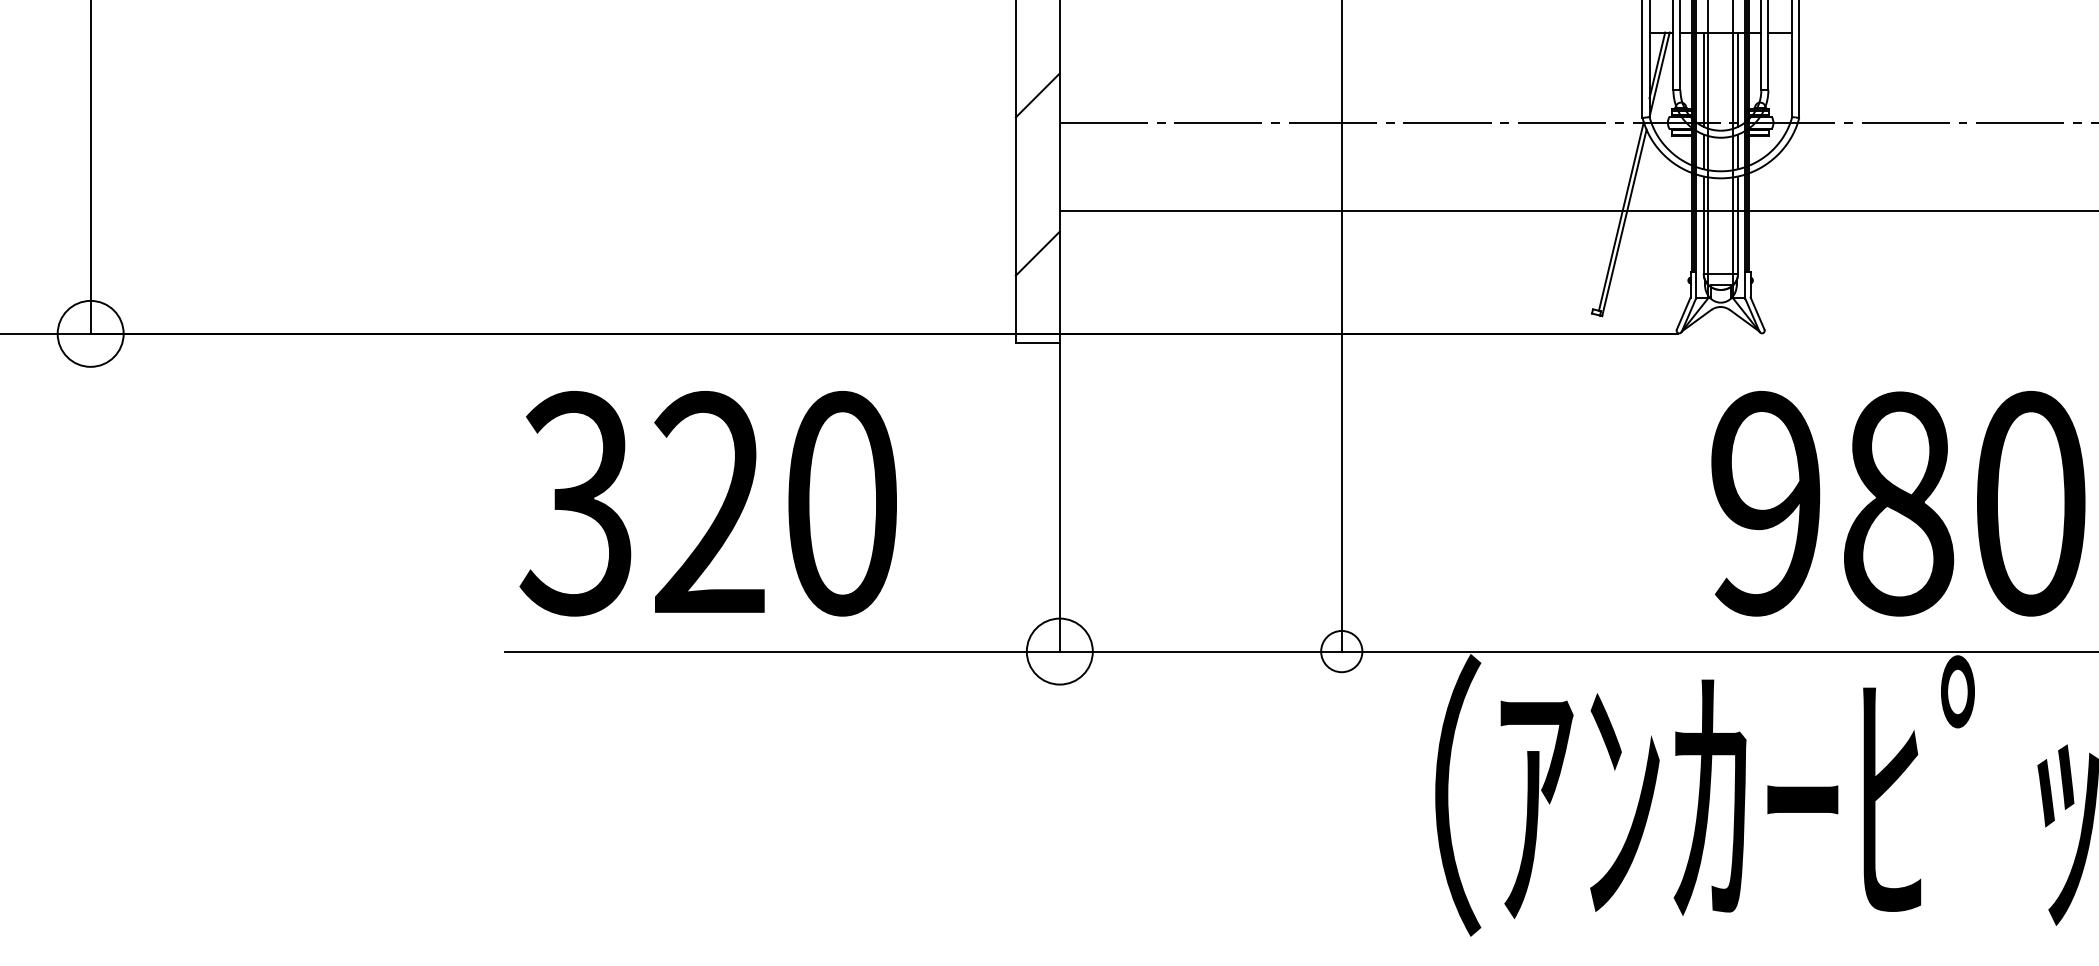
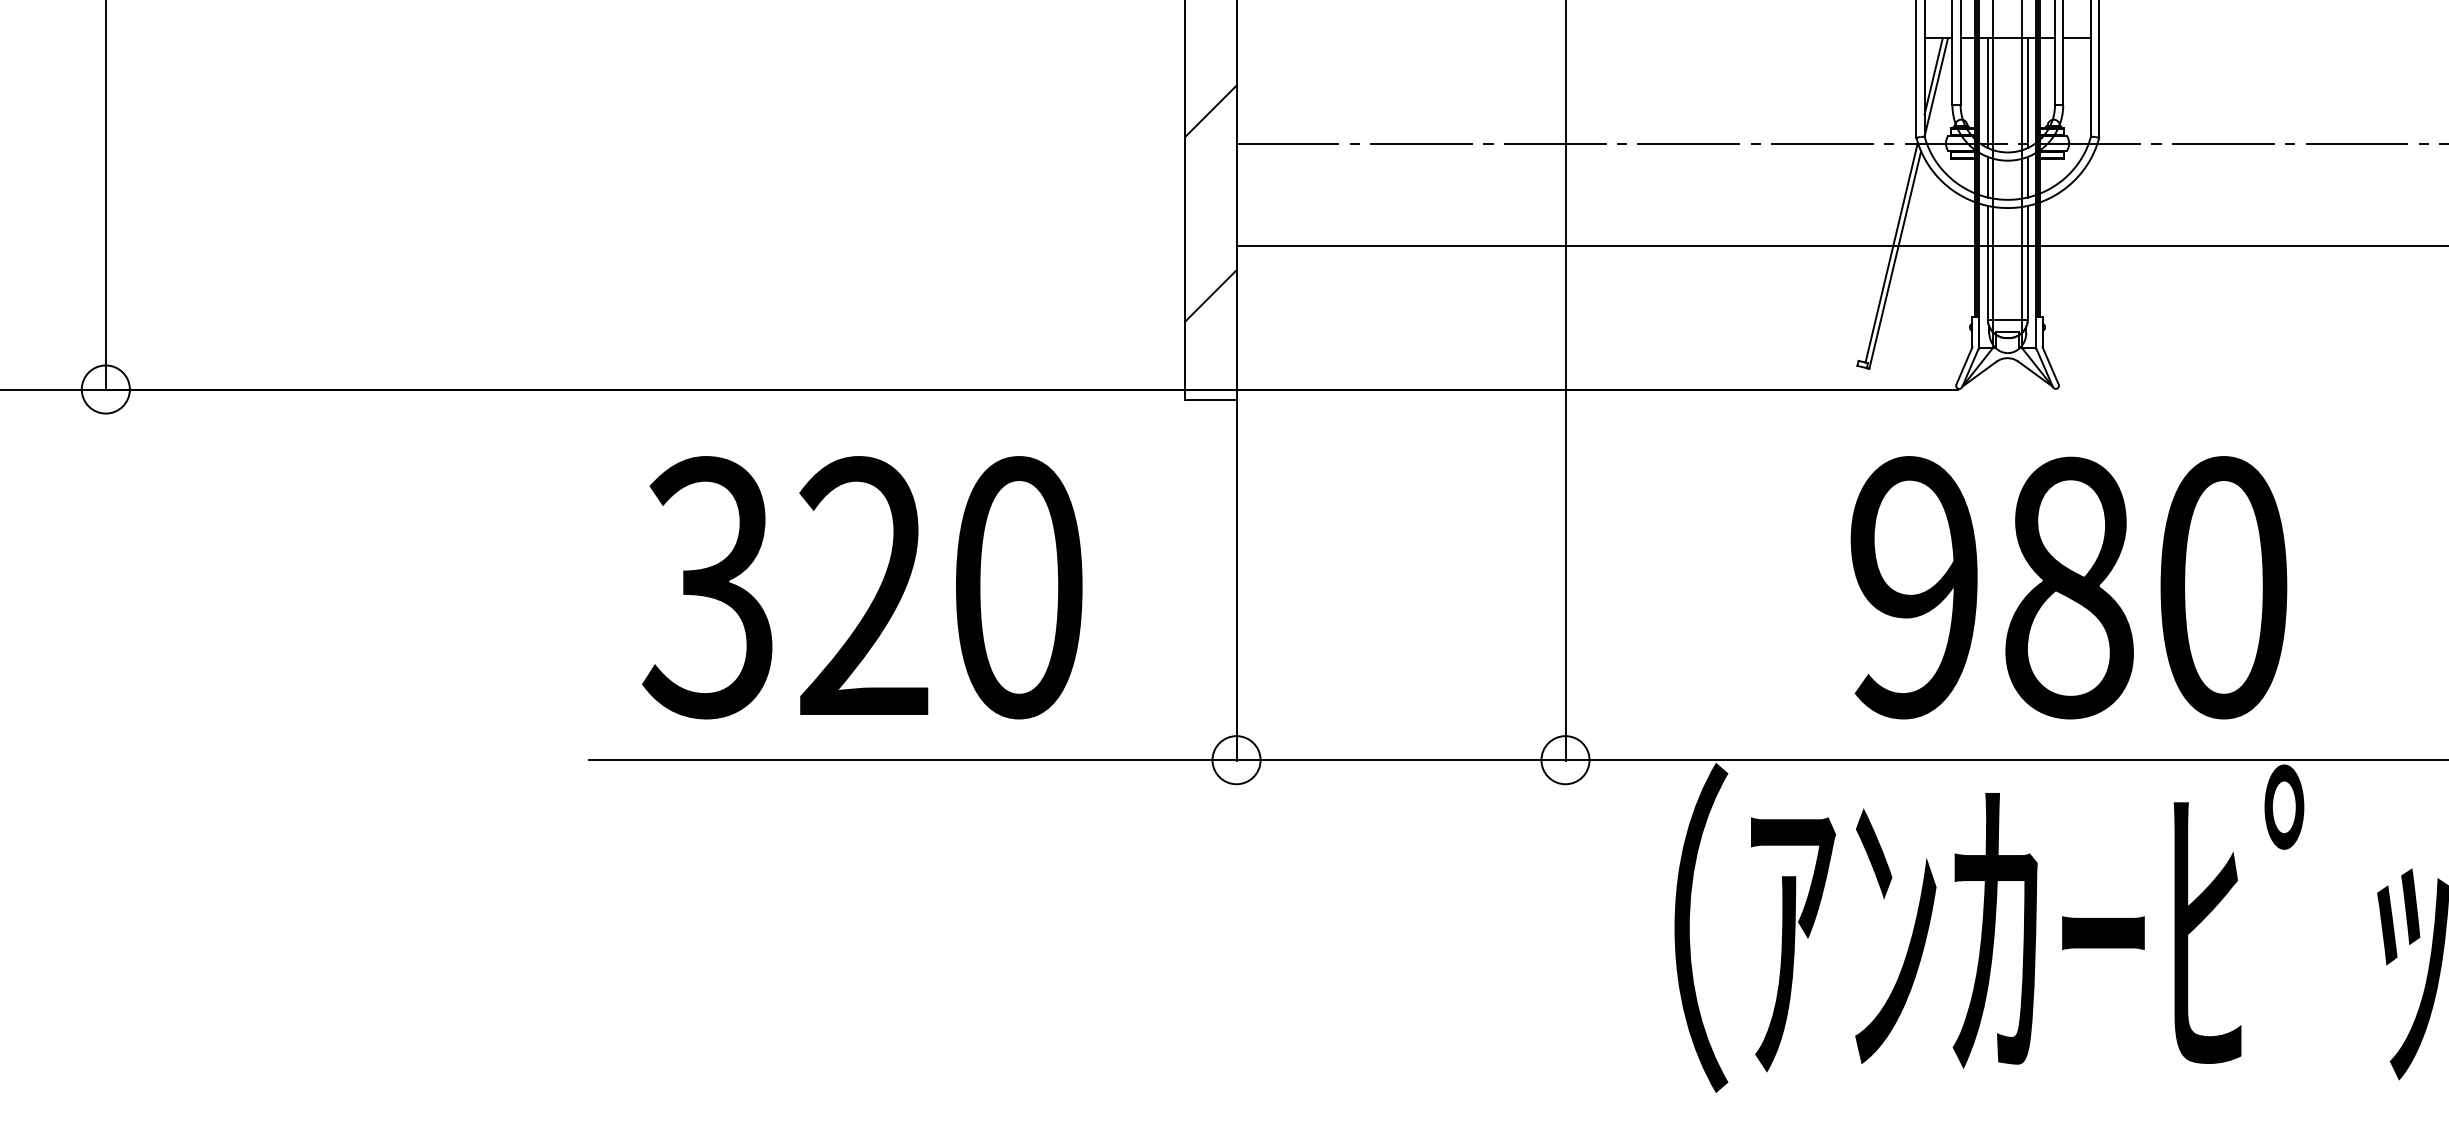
circle: (90, 333) -> (105, 389), size x0.62
text: (708, 503) -> (862, 587), moved
text: (1898, 503) -> (2068, 587), moved
circle: (1059, 651) -> (1236, 760), size x0.62

